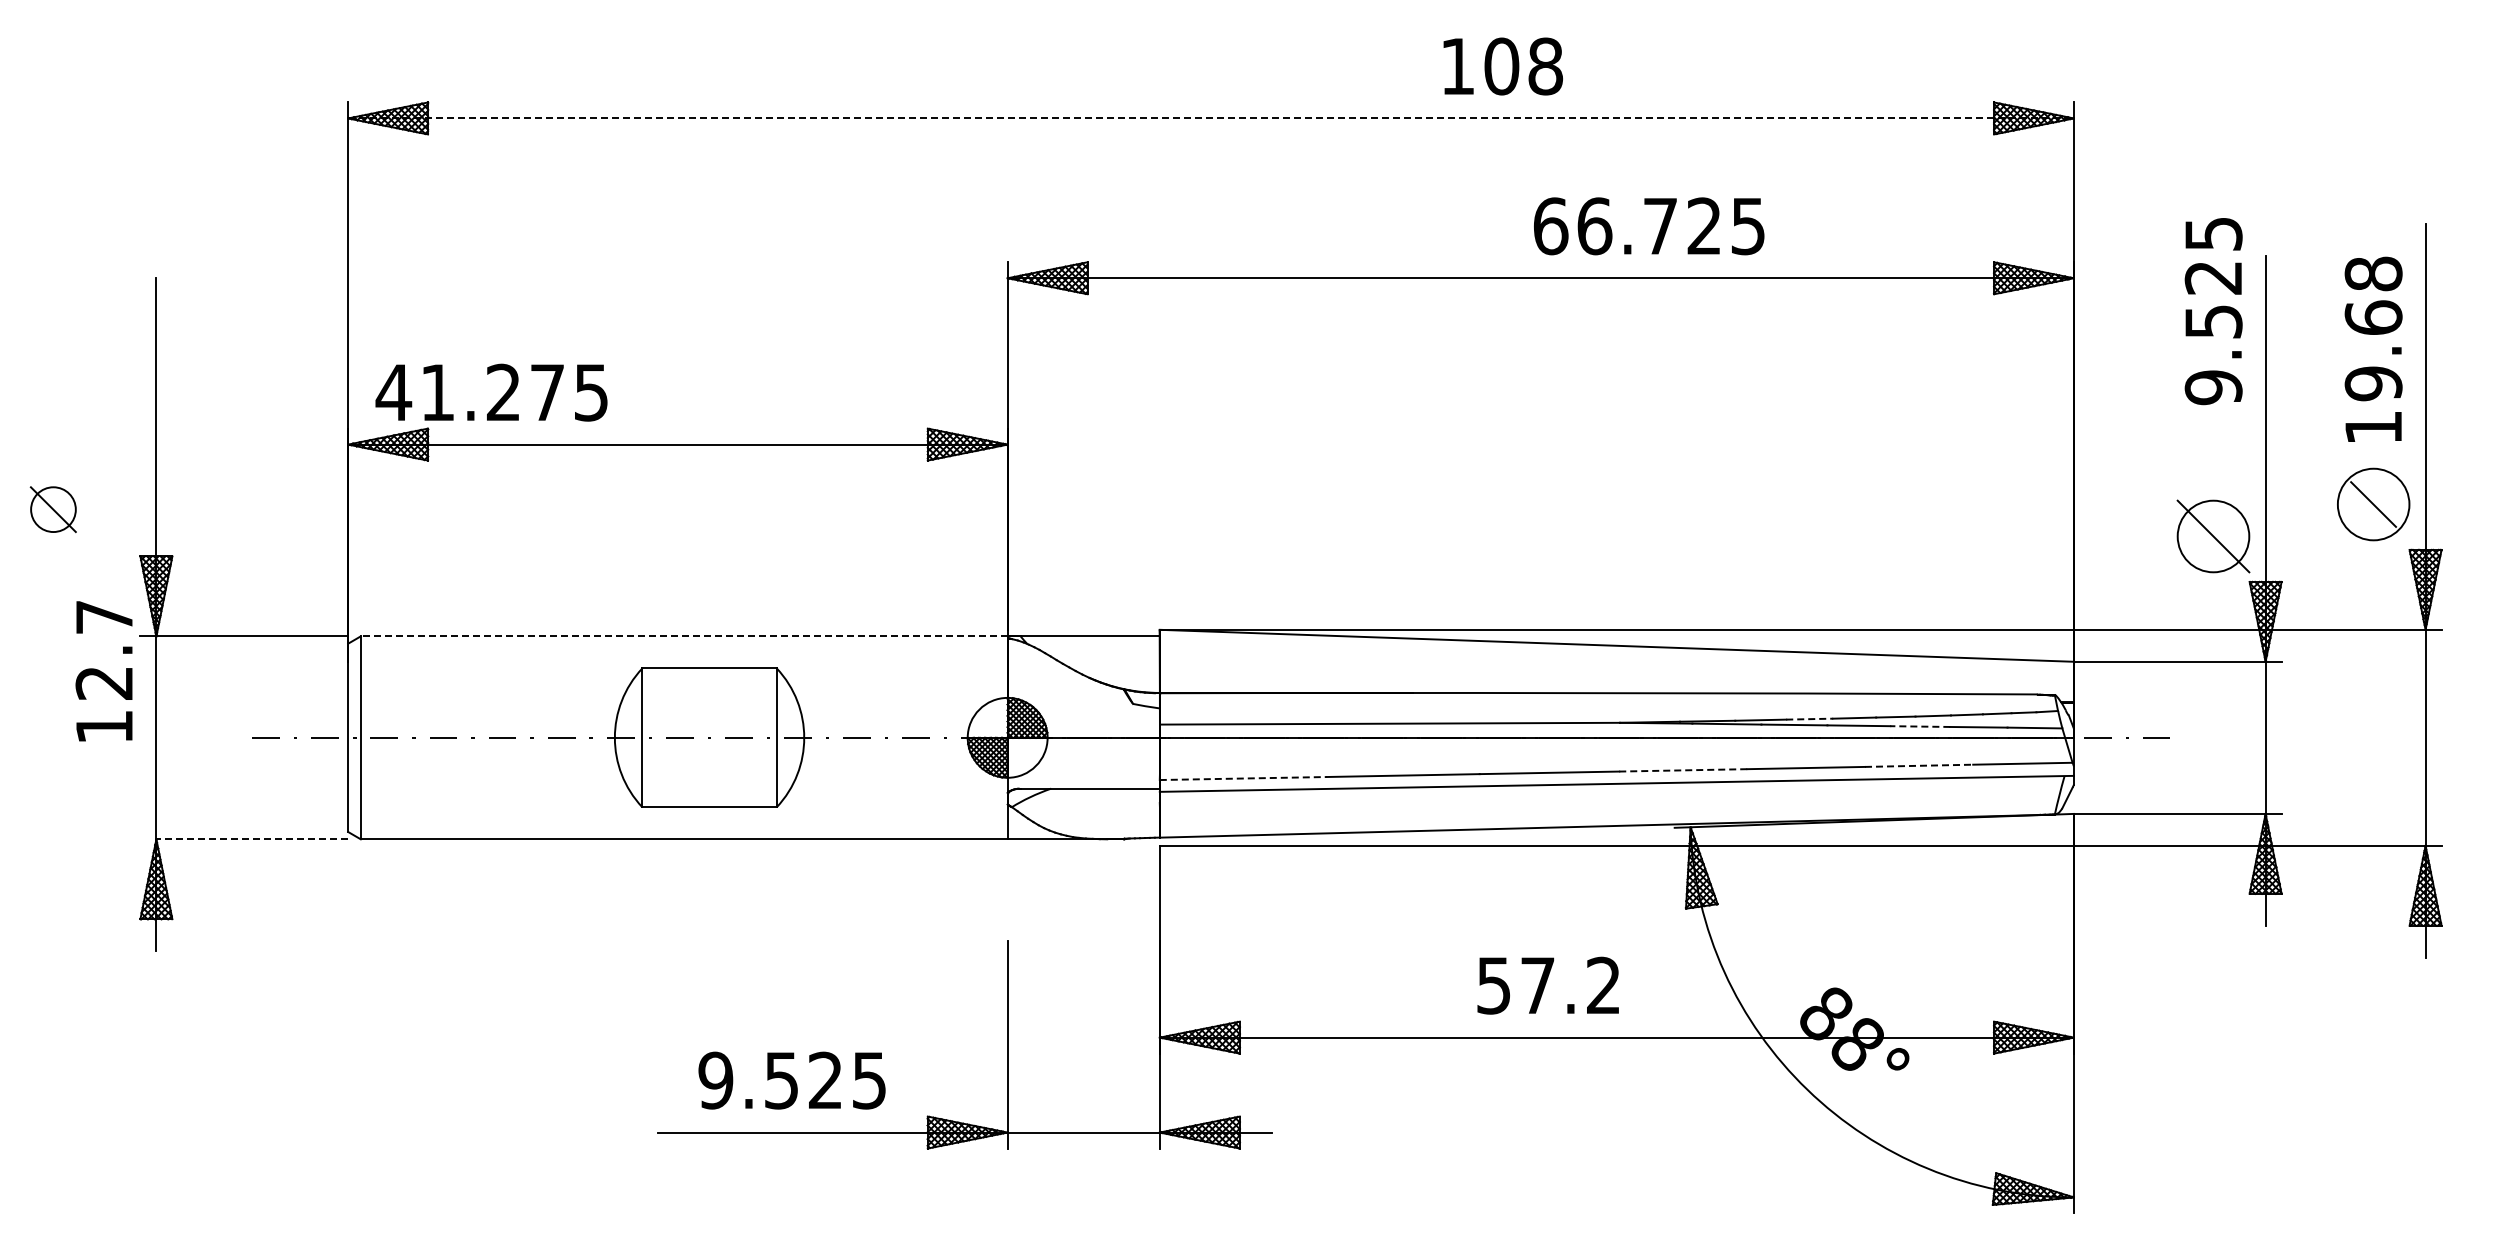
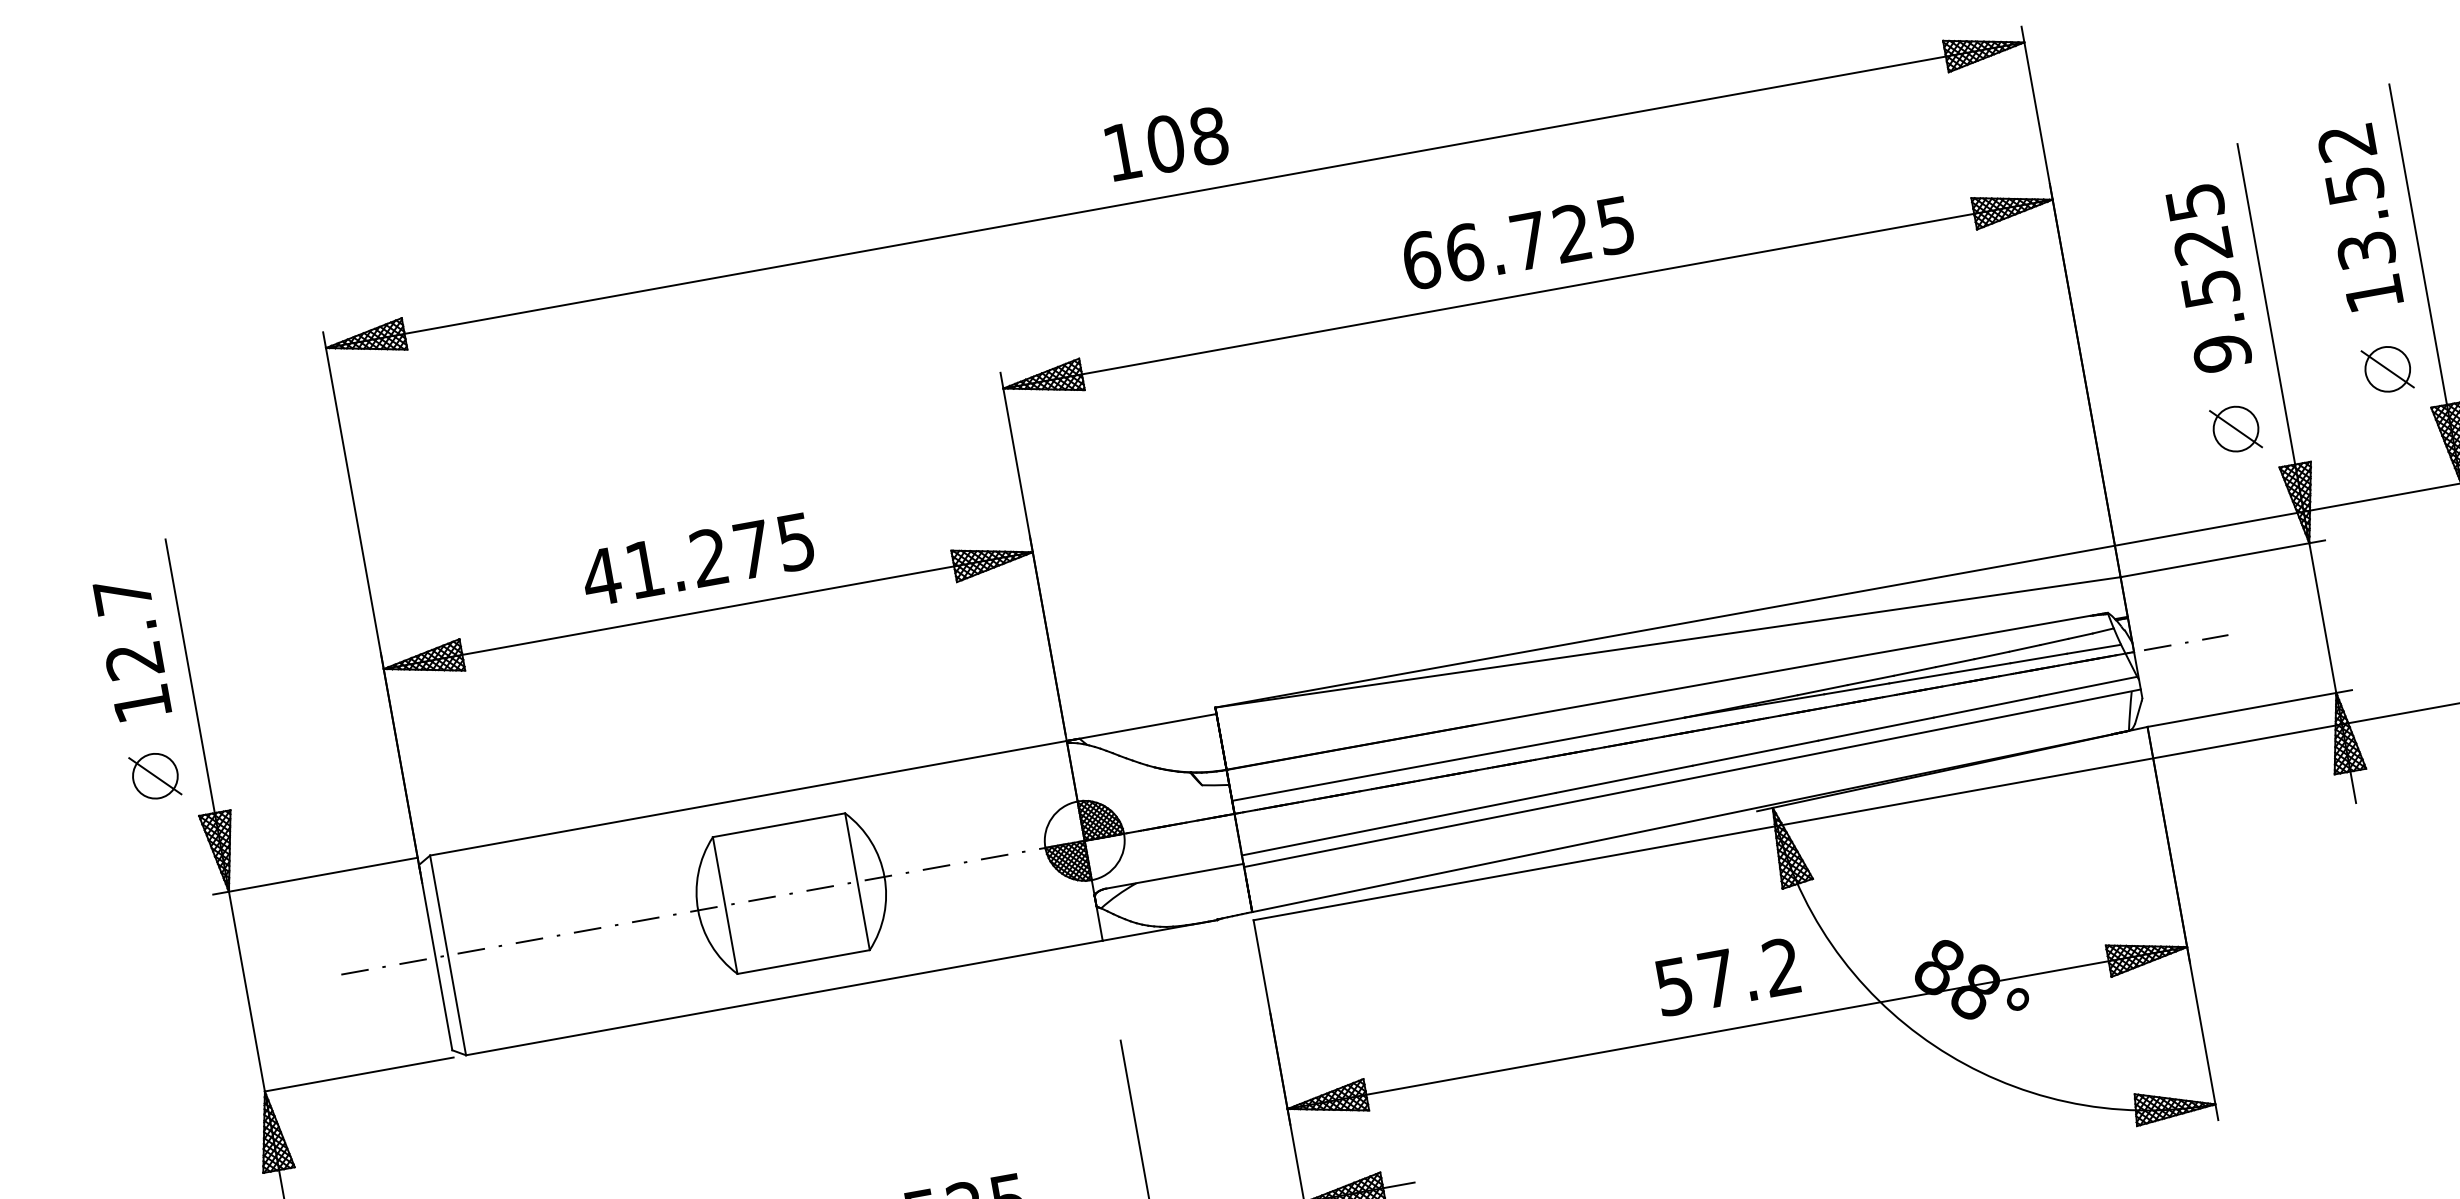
text: (1502, 66) -> (1166, 144), moved
line: (1211, 118) -> (1175, 195), dashed -> solid
text: (1649, 226) -> (1518, 243), moved
text: (2213, 311) -> (2208, 278), moved
text: (2373, 328) -> (2356, 196), 19.68 -> 13.52
text: (491, 392) -> (697, 559), moved
circle: (2373, 504) -> (2387, 369), size x0.62
part: (52, 509) -> (154, 776), moved
part: (2213, 536) -> (2235, 429), size x0.62
line: (683, 636) -> (747, 798), dashed -> solid
text: (103, 671) -> (131, 649), moved
line: (1810, 719) -> (1871, 680), dashed -> solid
line: (1919, 726) -> (1980, 668), dashed -> solid
line: (1919, 765) -> (1987, 706), dashed -> solid
line: (1683, 770) -> (1755, 753), dashed -> solid
line: (1243, 778) -> (1324, 839), dashed -> solid
line: (252, 839) -> (359, 1074), dashed -> solid
text: (1547, 985) -> (1726, 976), moved

